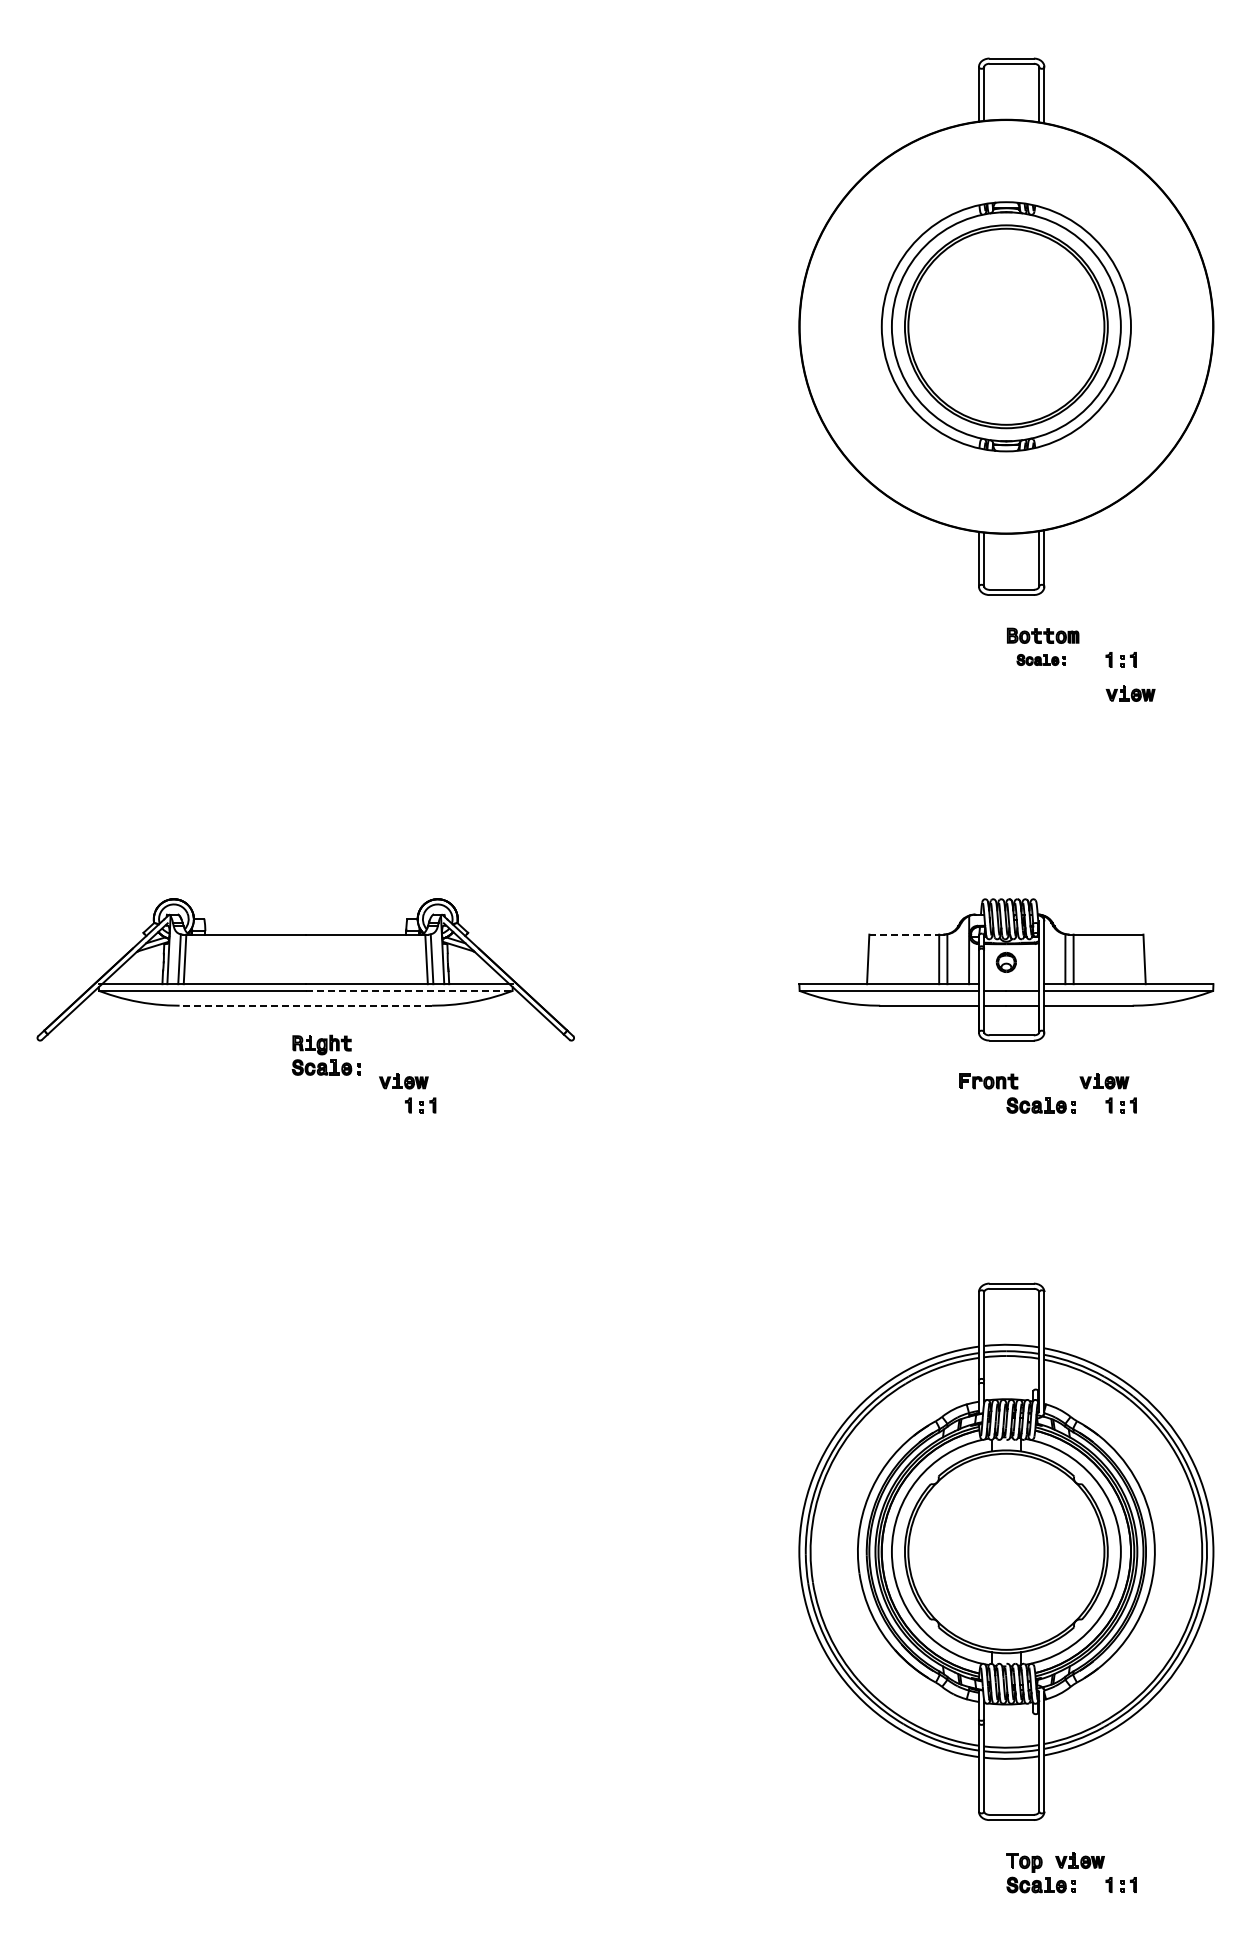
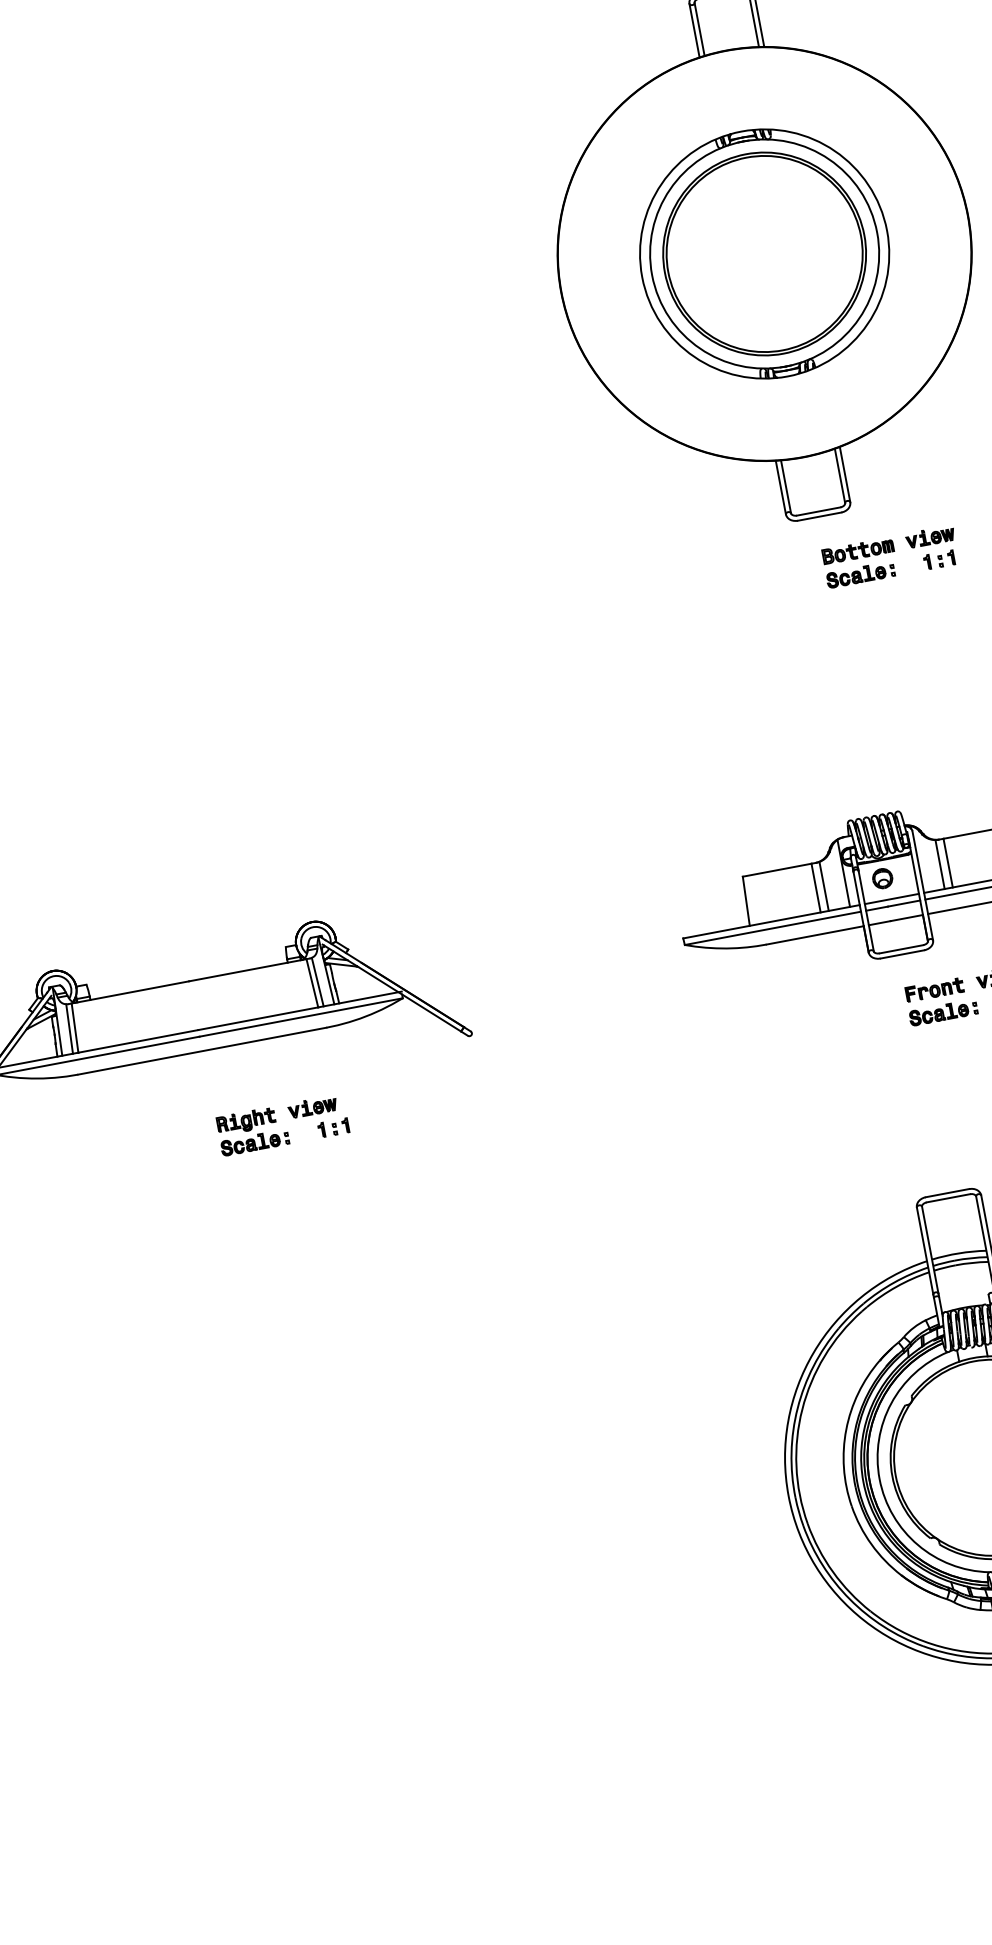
part: (1040, 659) -> (859, 574), size x1.43
part: (1130, 693) -> (930, 536), moved
line: (904, 934) -> (777, 870), dashed -> solid
line: (1011, 984) -> (891, 899), added
line: (409, 990) -> (301, 1016), dashed -> solid
line: (305, 1005) -> (201, 1051), dashed -> solid
part: (325, 1054) -> (251, 1130), moved
part: (988, 1081) -> (934, 989), moved

